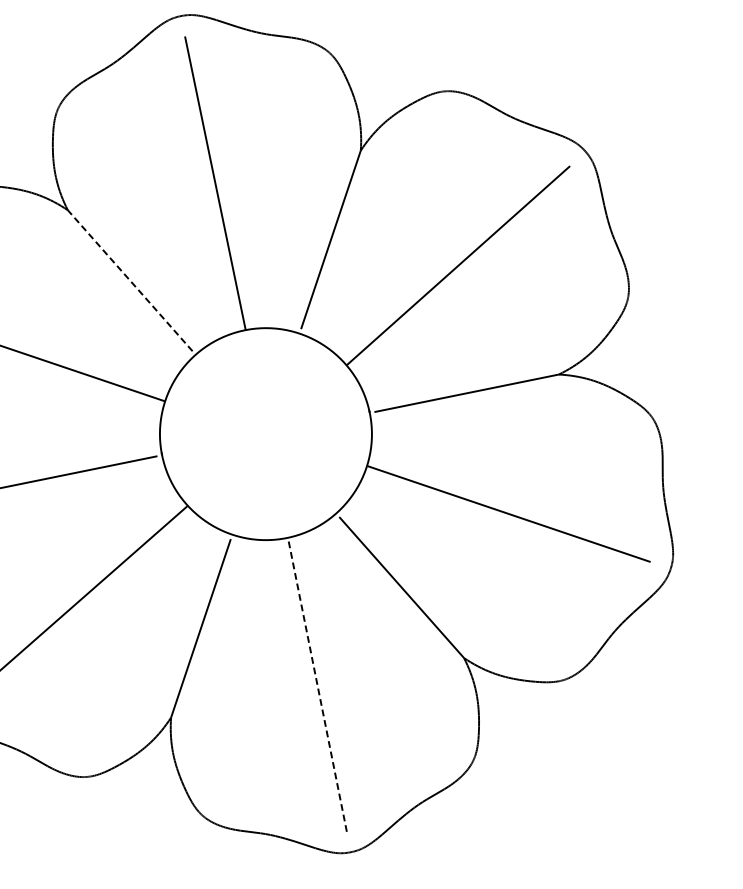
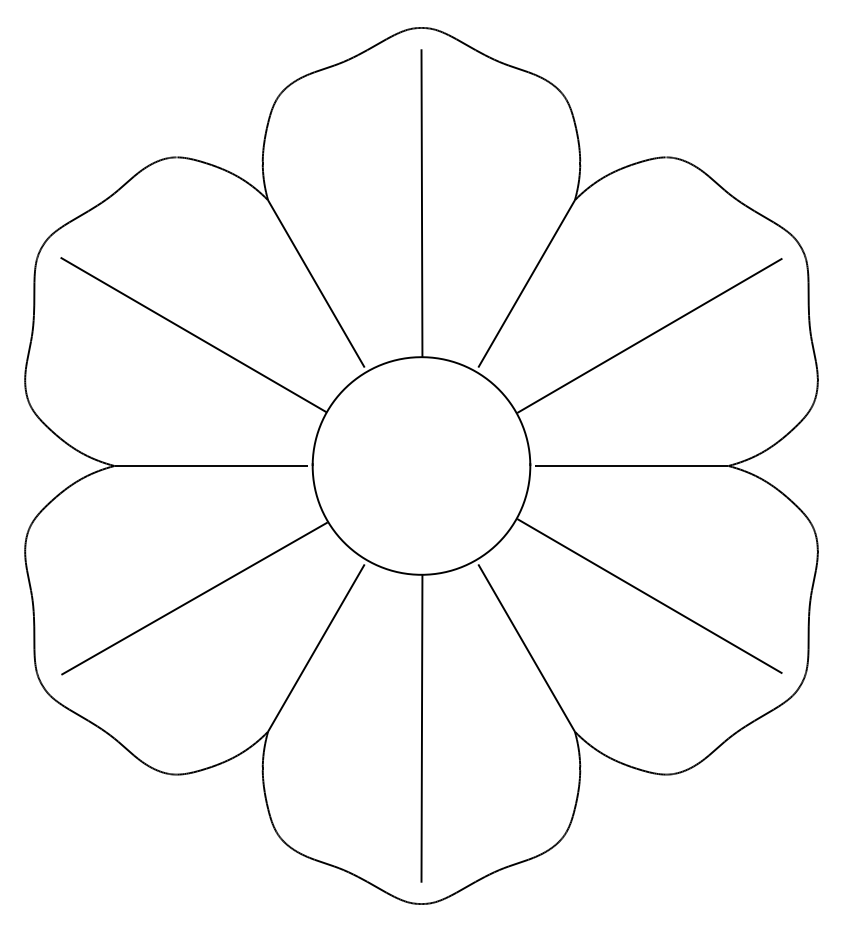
line: (130, 280) -> (316, 283), dashed -> solid
line: (316, 684) -> (421, 728), dashed -> solid

